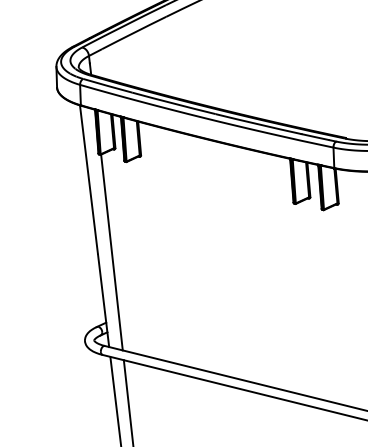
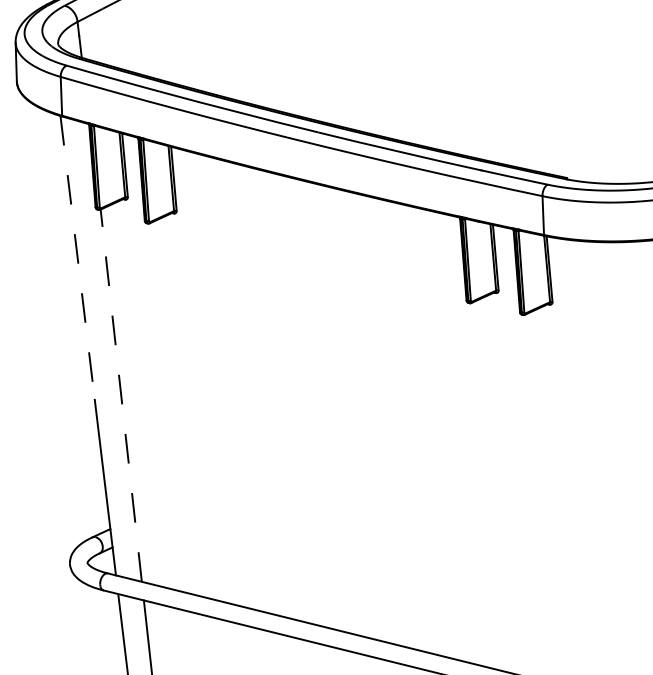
line: (88, 179) -> (76, 256), solid -> dashed
line: (111, 252) -> (120, 395), solid -> dashed

